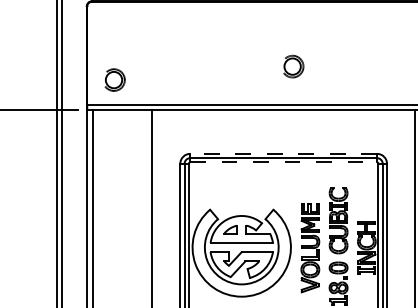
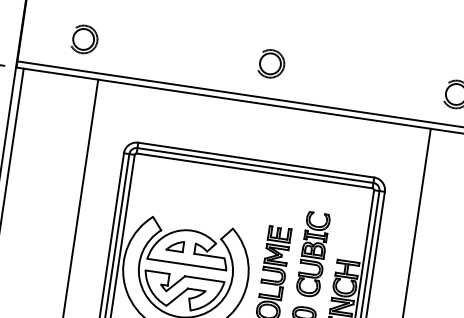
part: (293, 66) -> (271, 63), moved
part: (114, 79) -> (84, 38), moved
line: (283, 153) -> (256, 159), dashed -> solid
line: (284, 162) -> (255, 171), dashed -> solid

